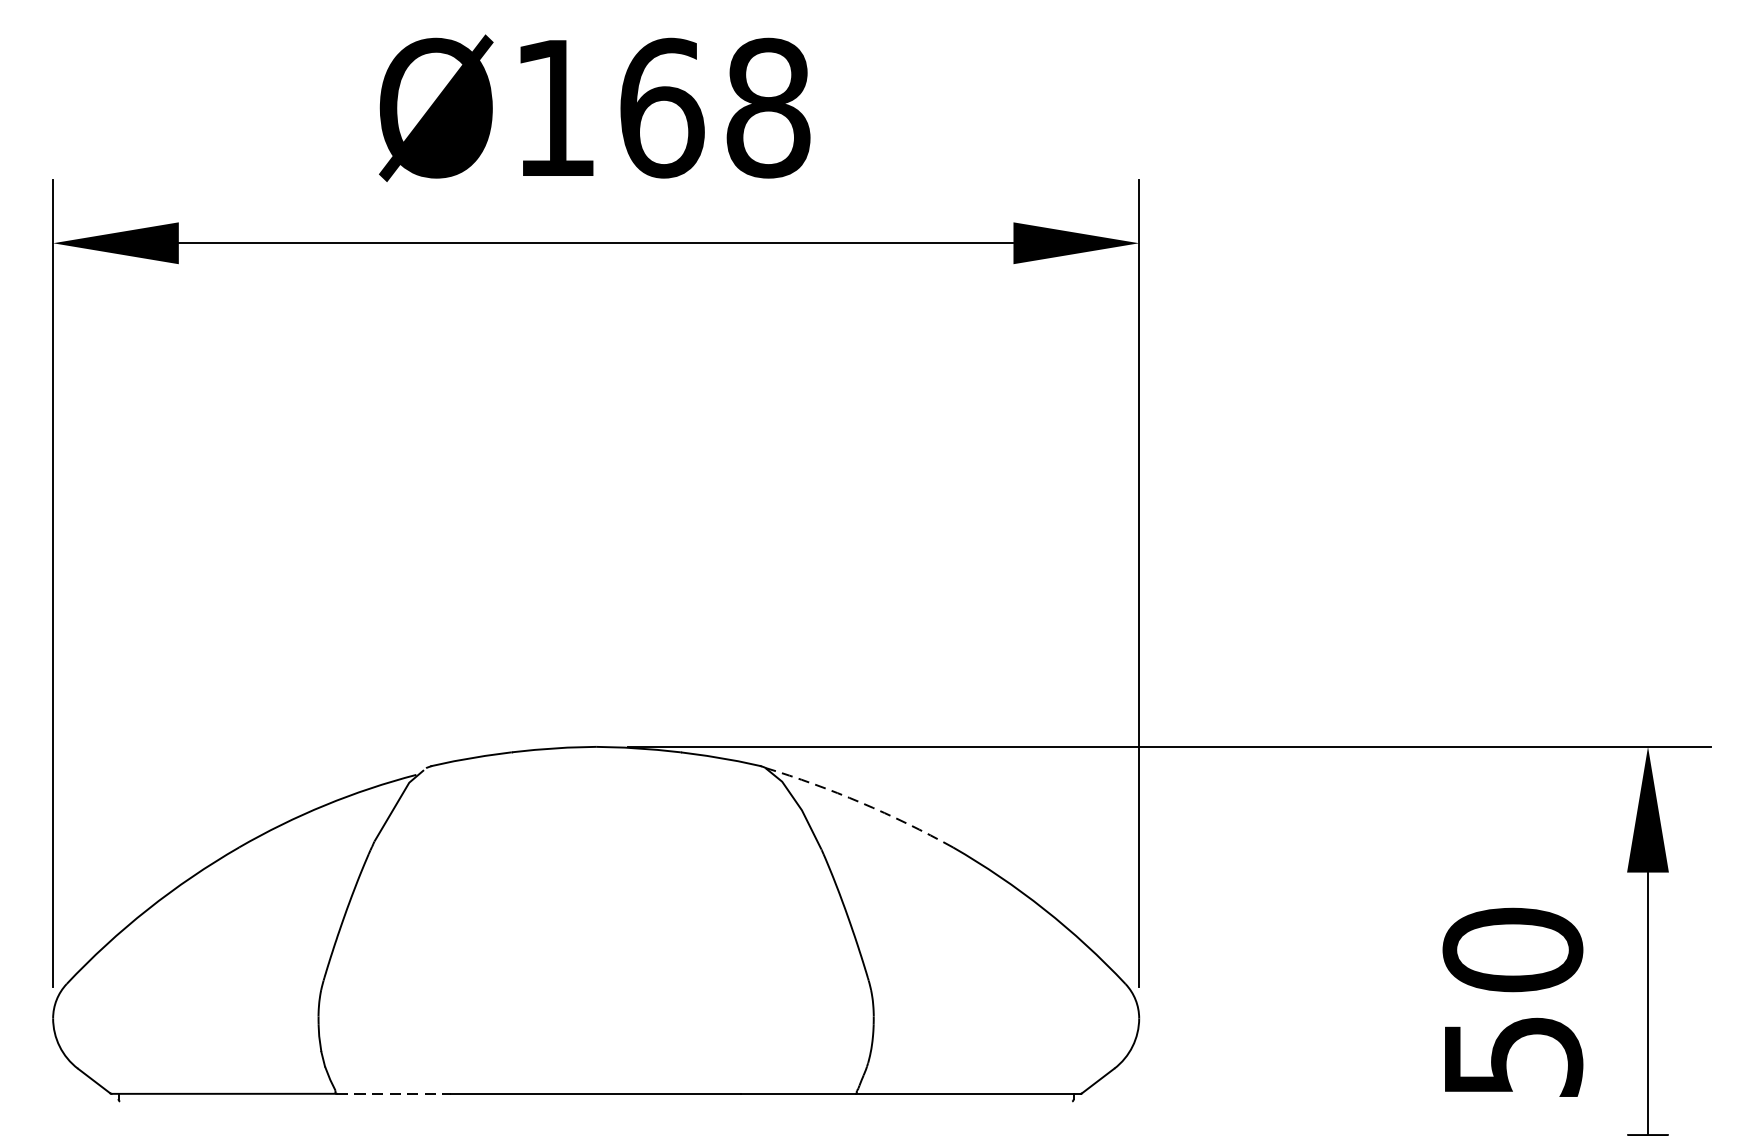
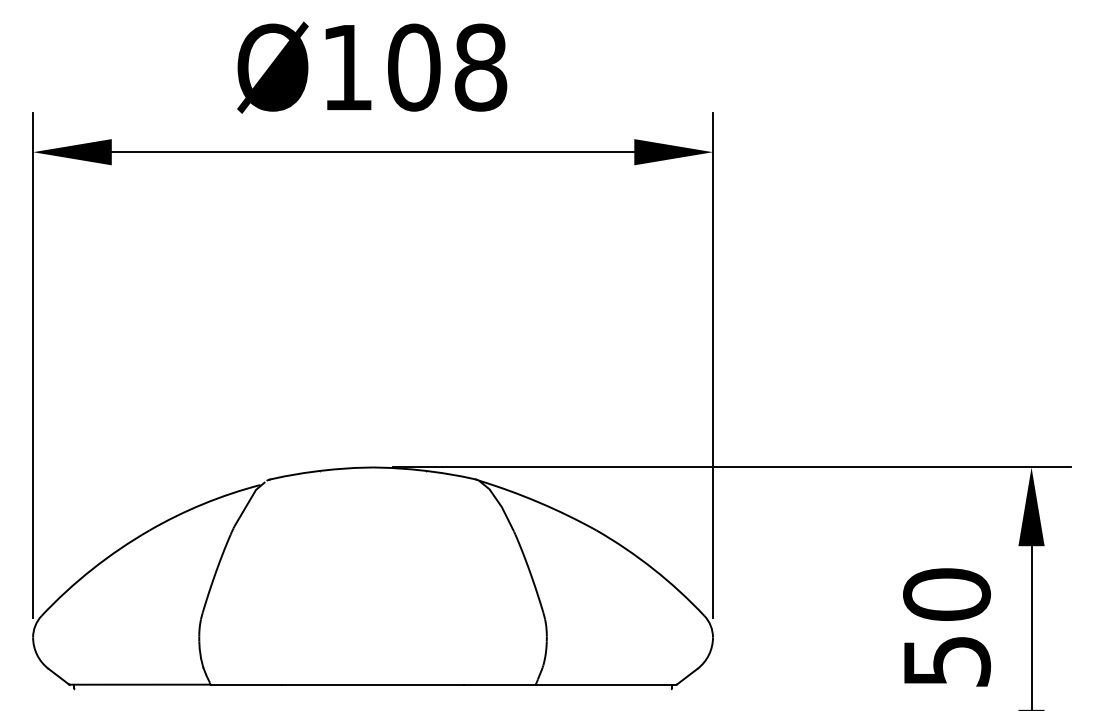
text: (662, 107) -> (414, 67), Ø168 -> Ø108
arc: (862, 802) -> (539, 502), dashed -> solid
line: (393, 1093) -> (246, 684), dashed -> solid

